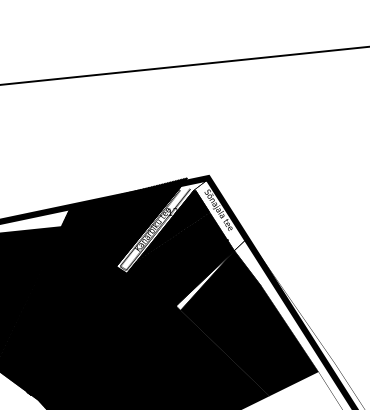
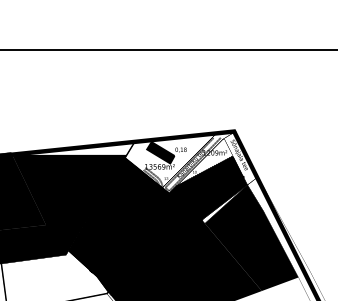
hatch: (126, 224) -> (172, 158), removed
fill: (171, 225) -> (204, 162), removed

